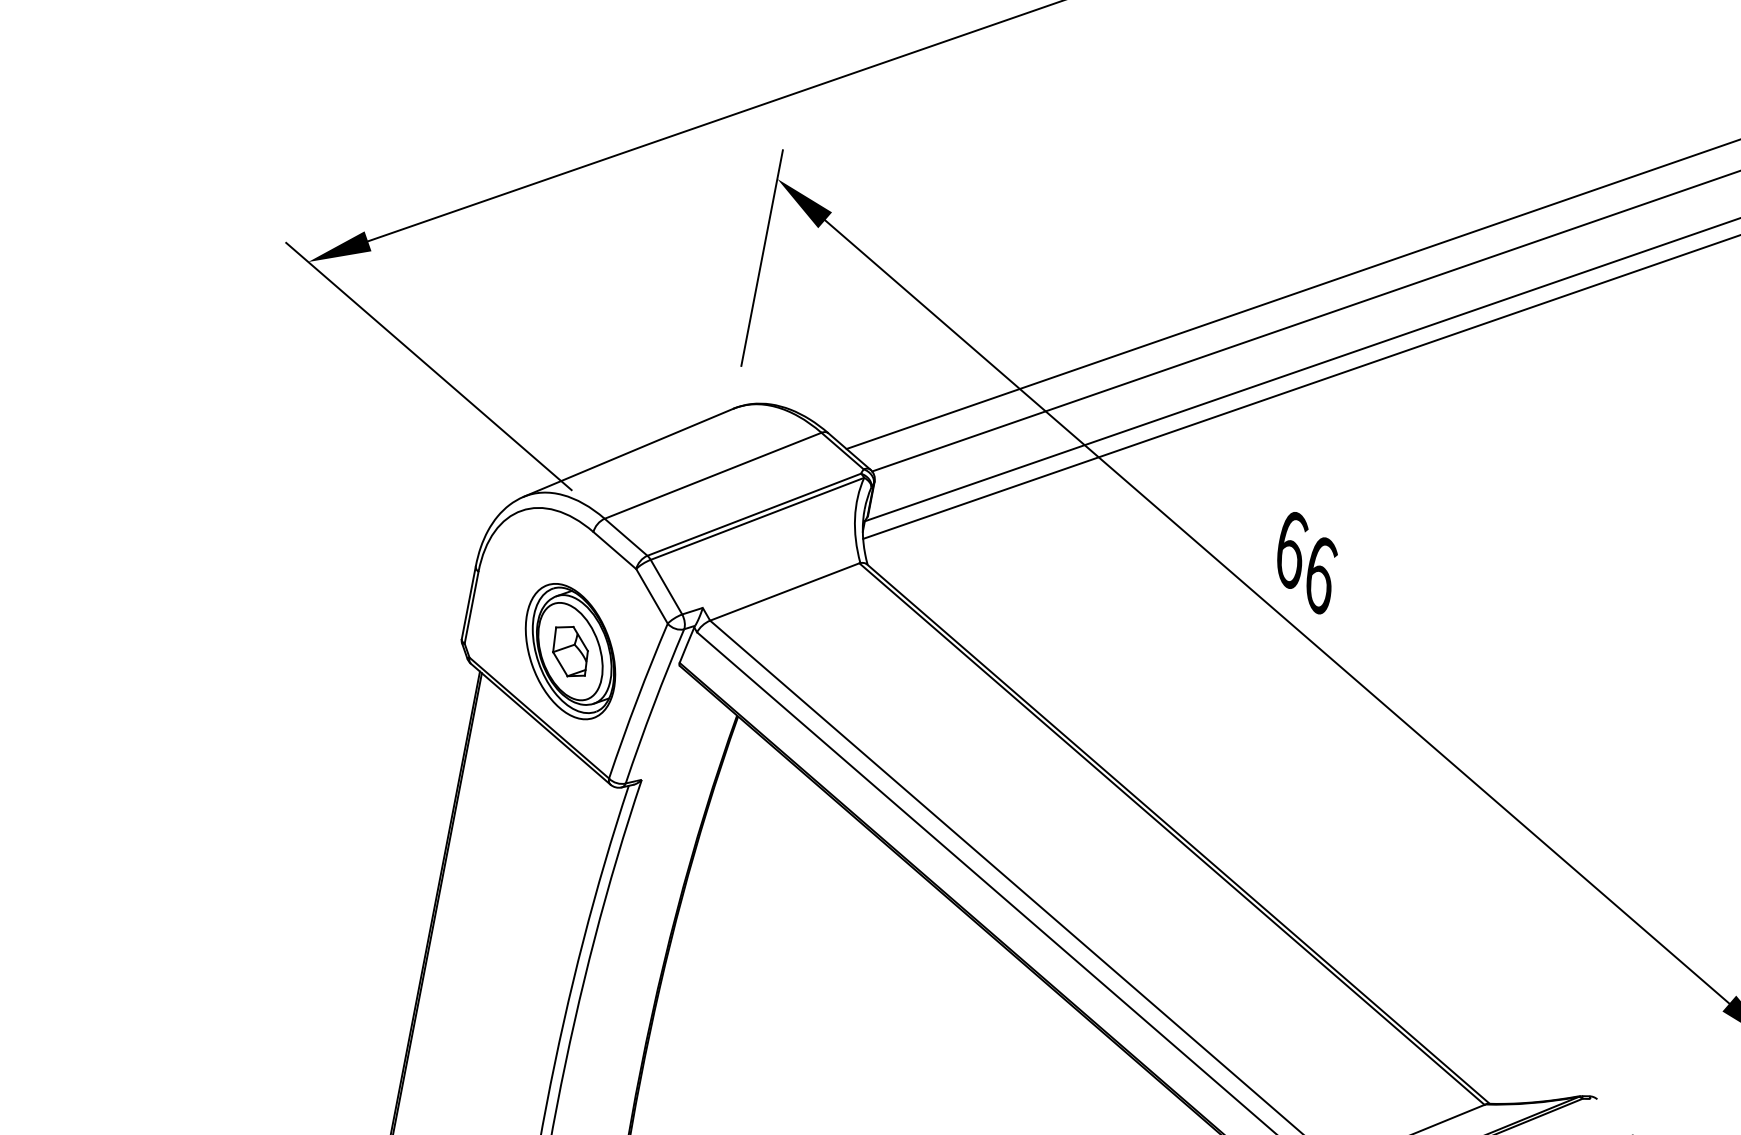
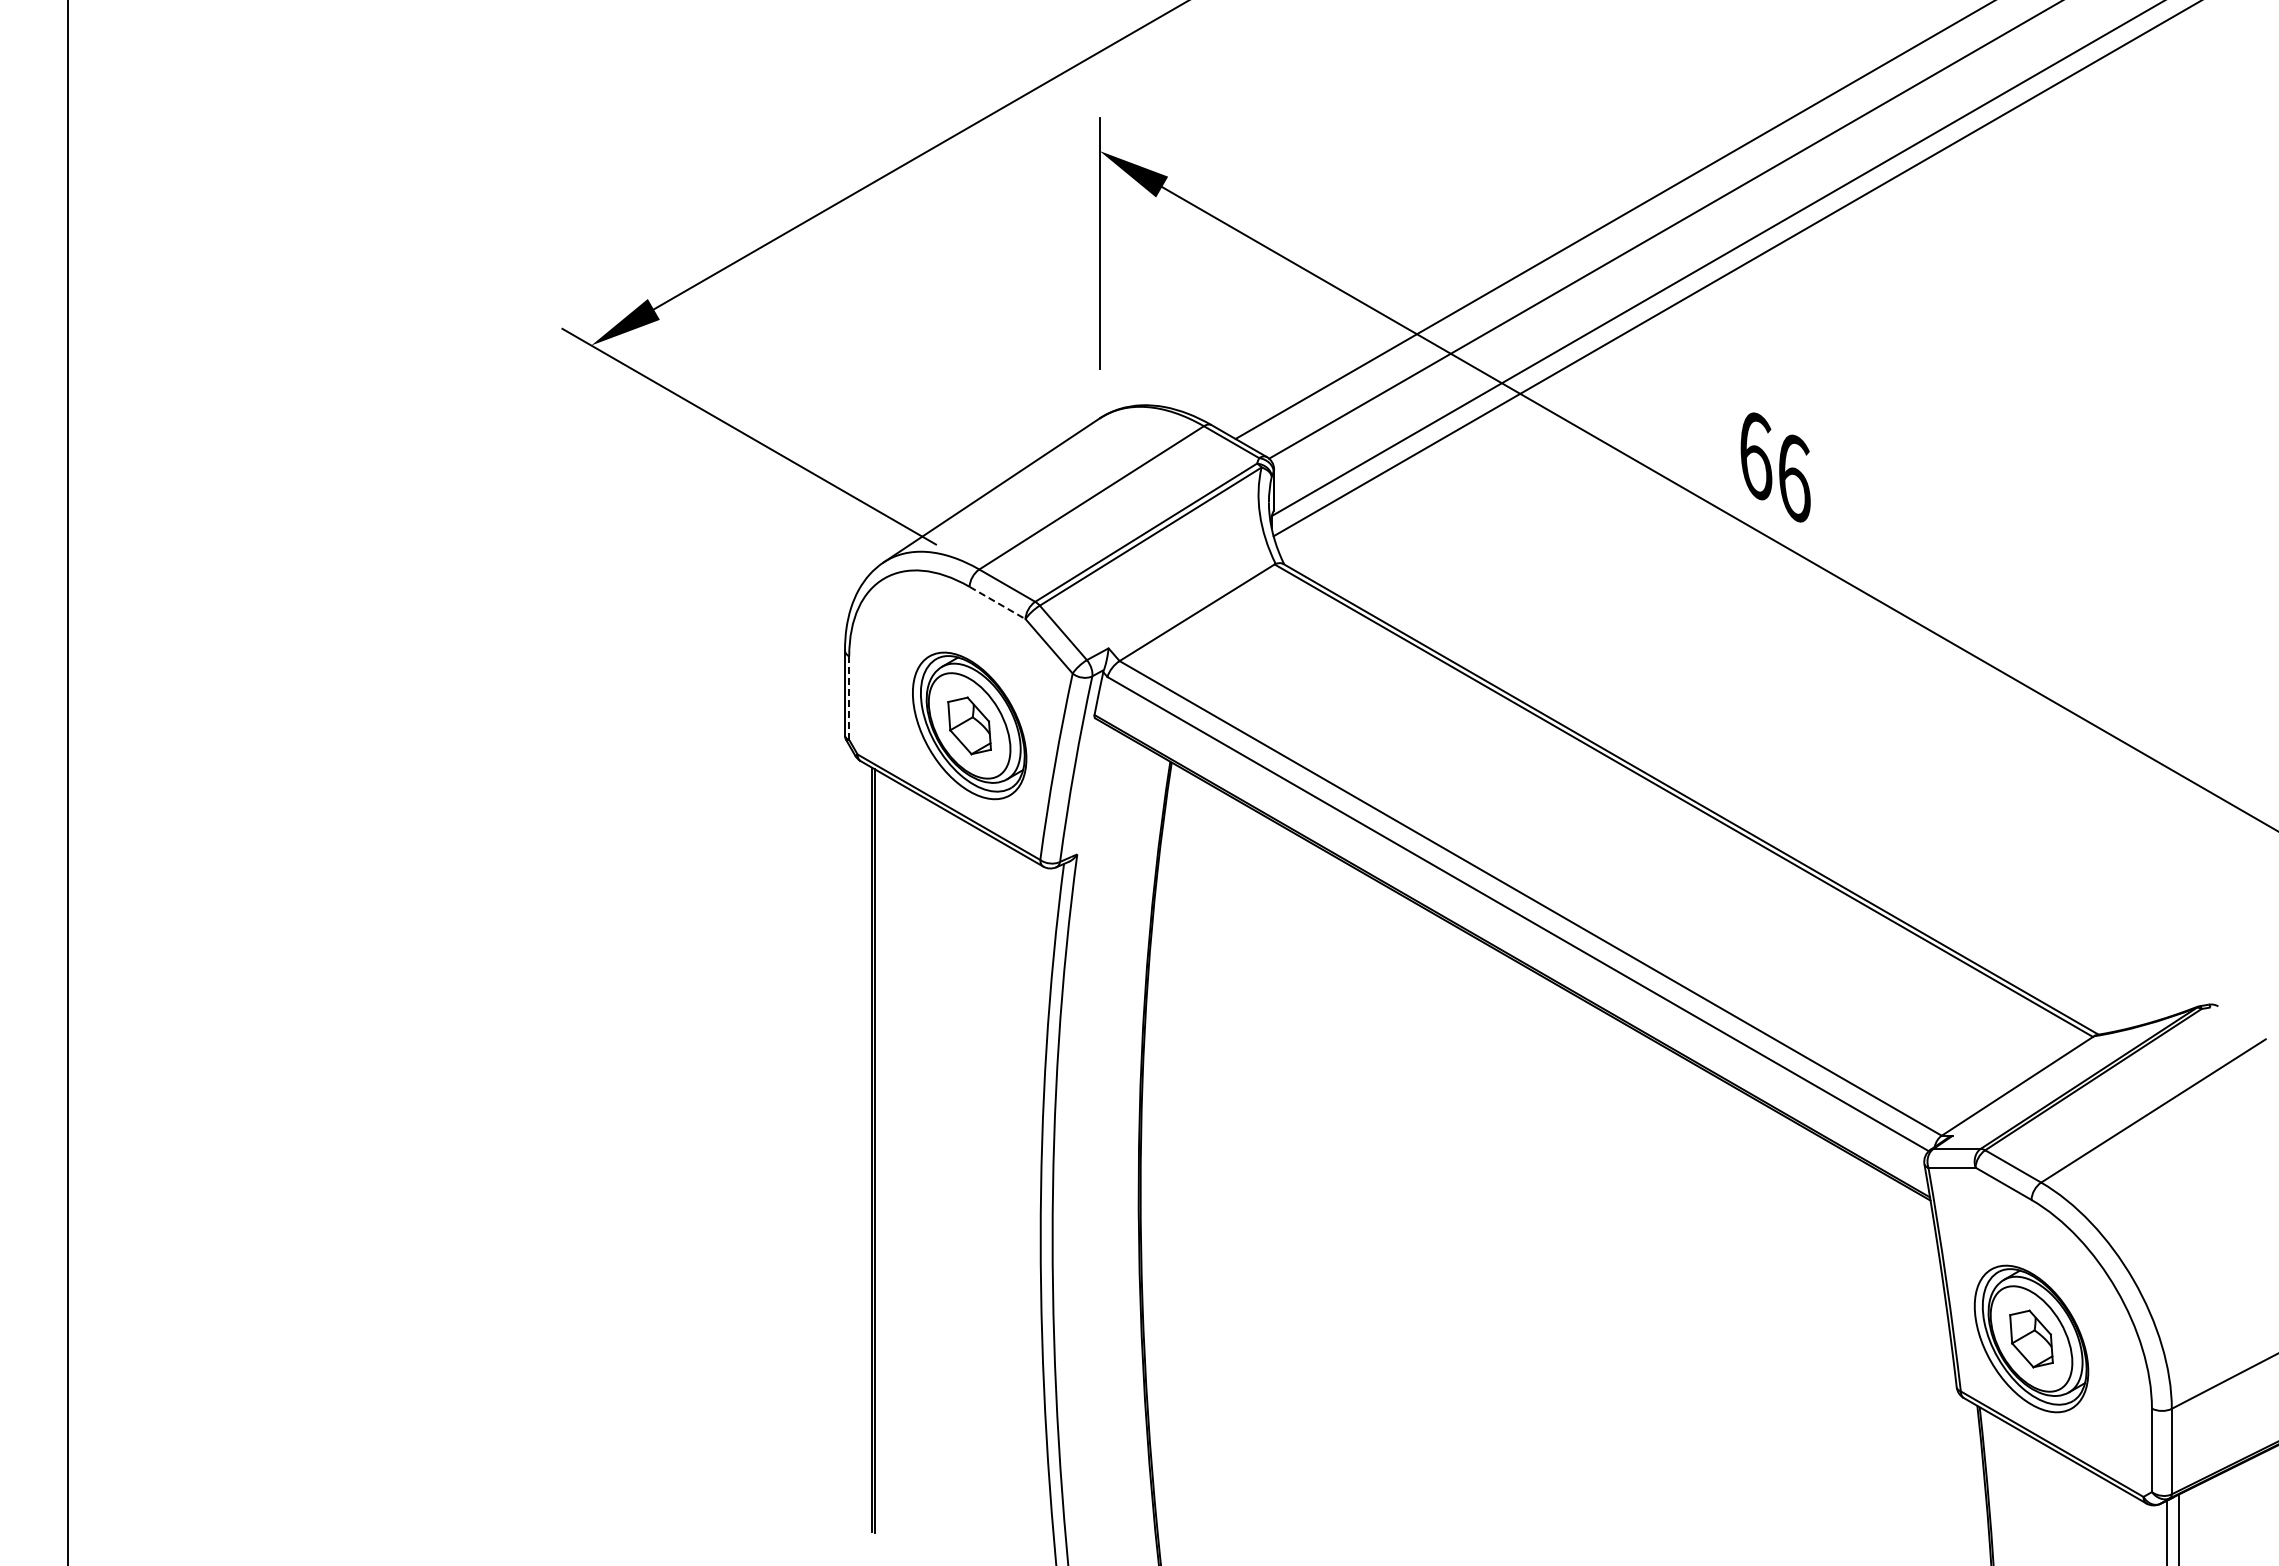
line: (615, 551) -> (998, 603), solid -> dashed
line: (471, 608) -> (849, 698), solid -> dashed

